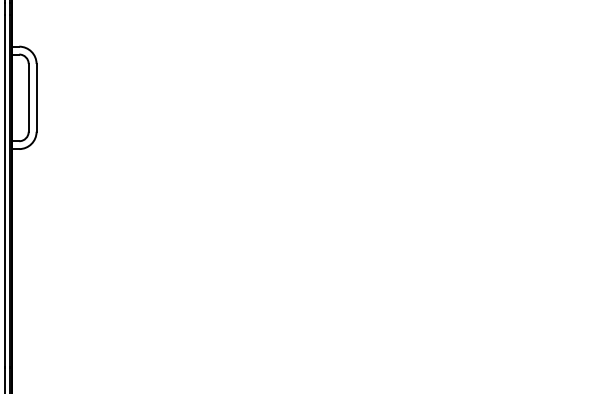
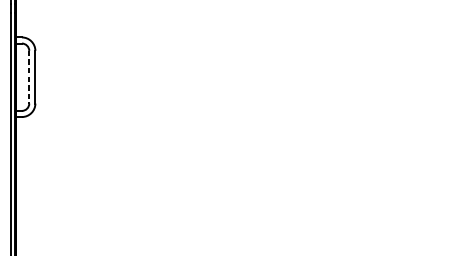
line: (28, 97) -> (29, 76), solid -> dashed

